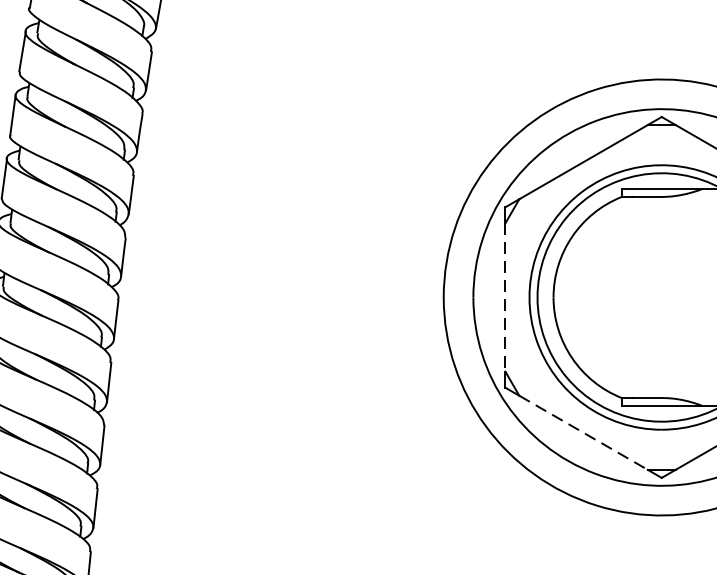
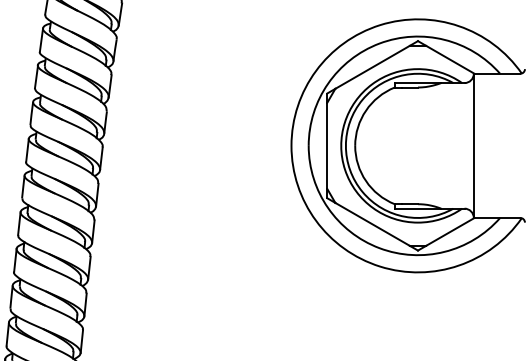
line: (505, 298) -> (327, 146), dashed -> solid
line: (585, 432) -> (373, 224), dashed -> solid

